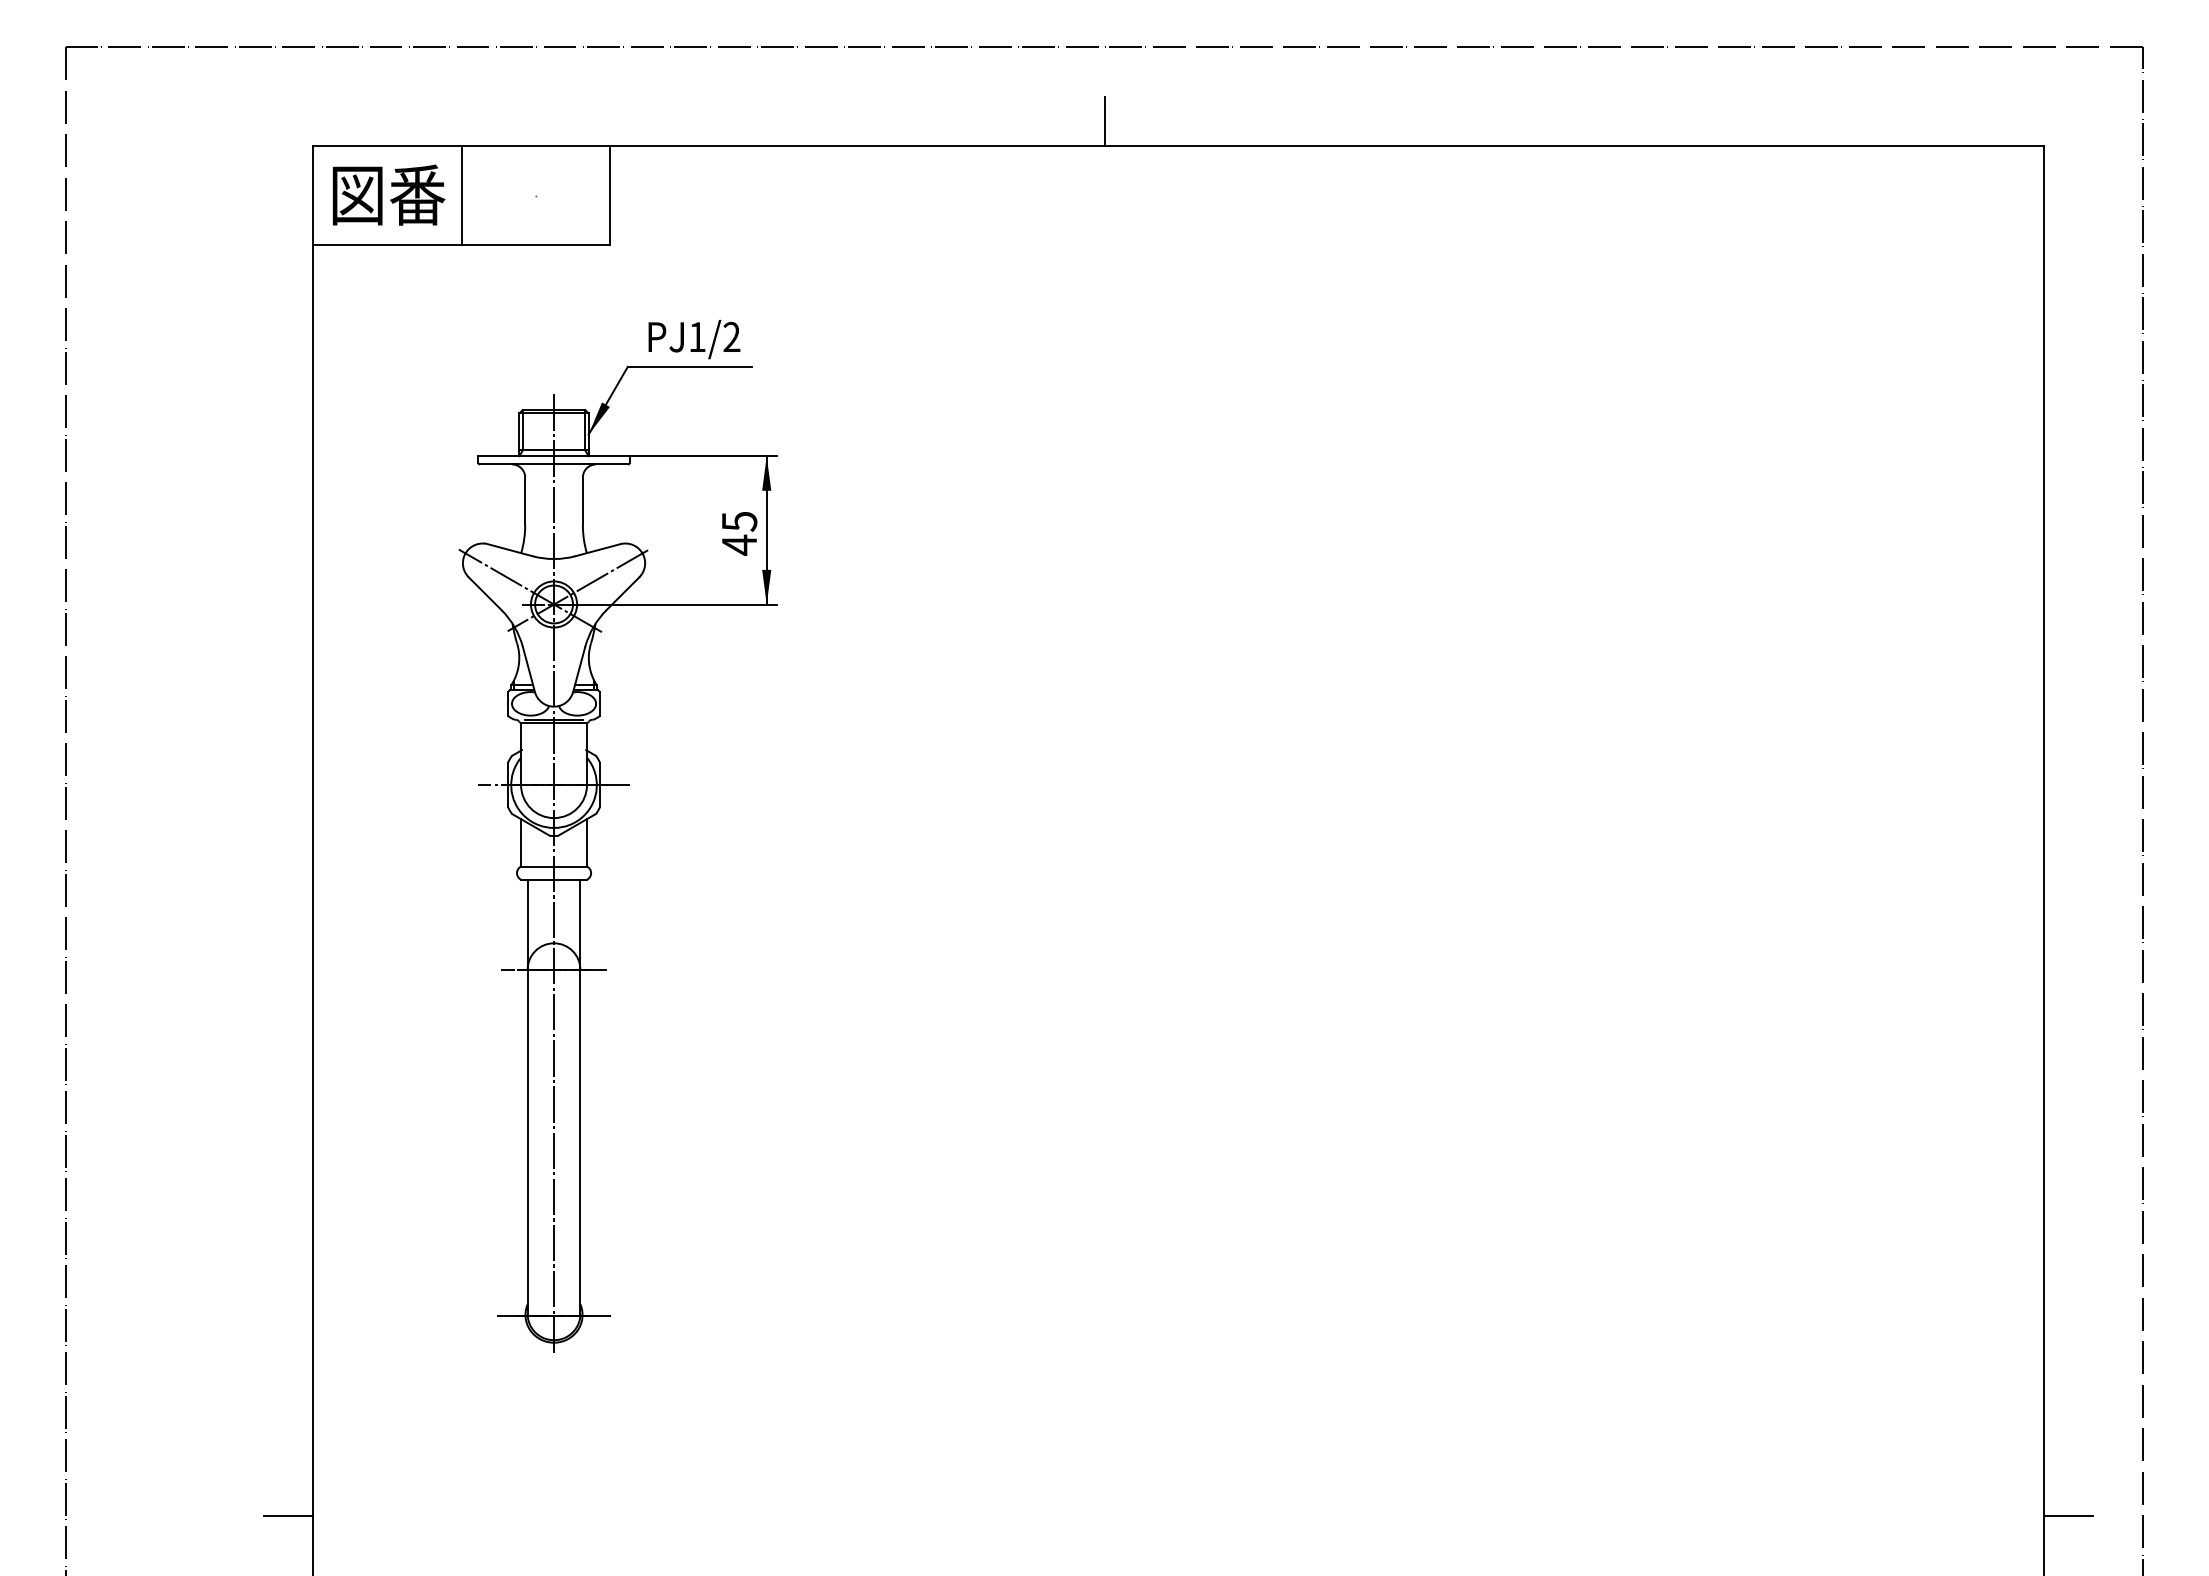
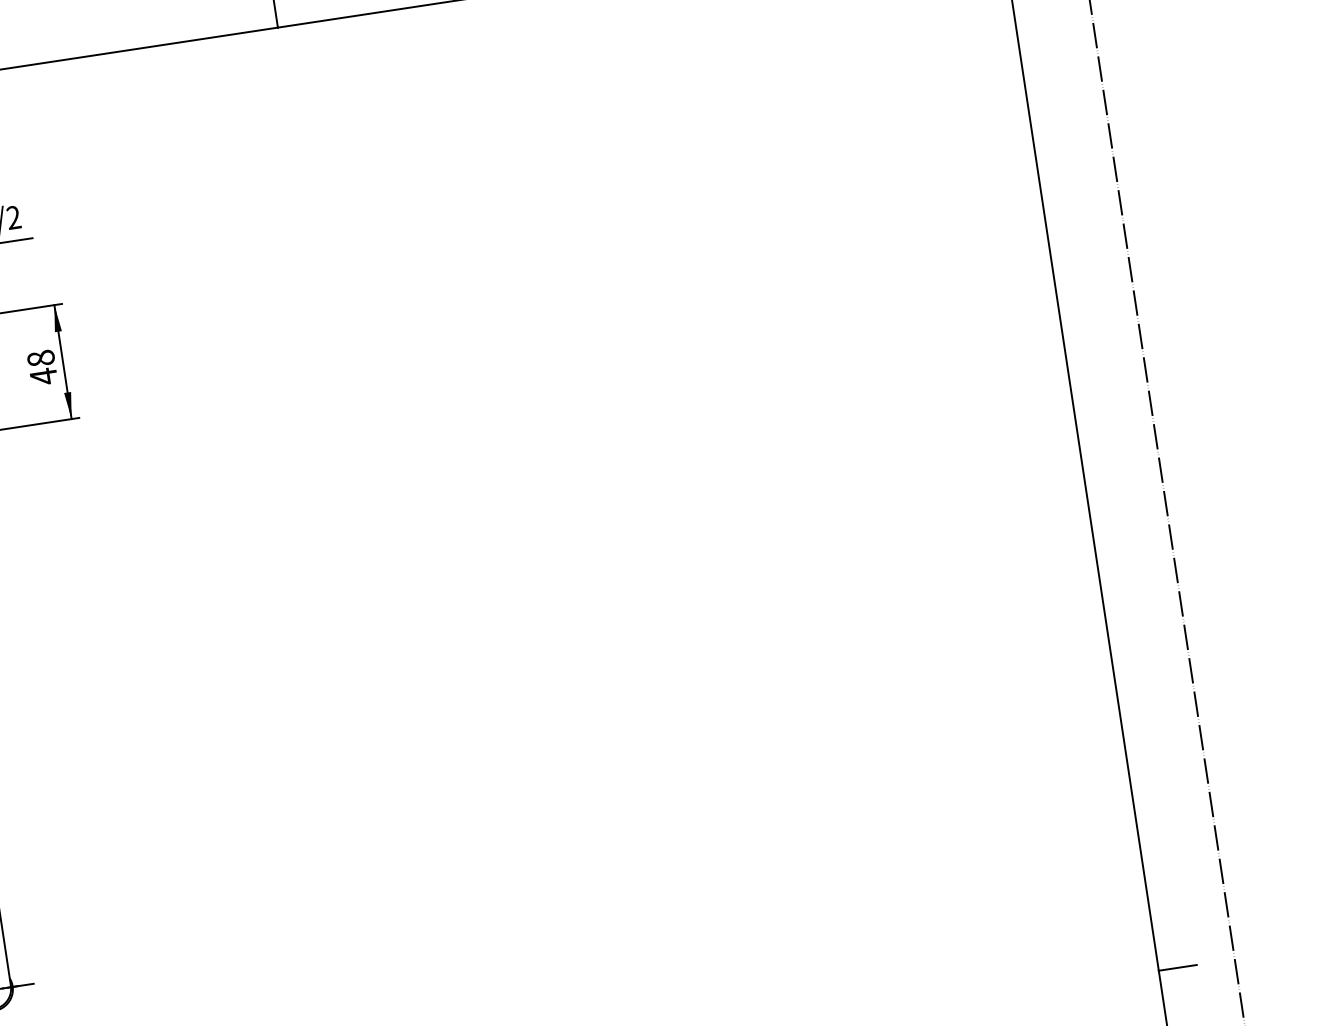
text: (739, 521) -> (41, 358), 45 -> 48

